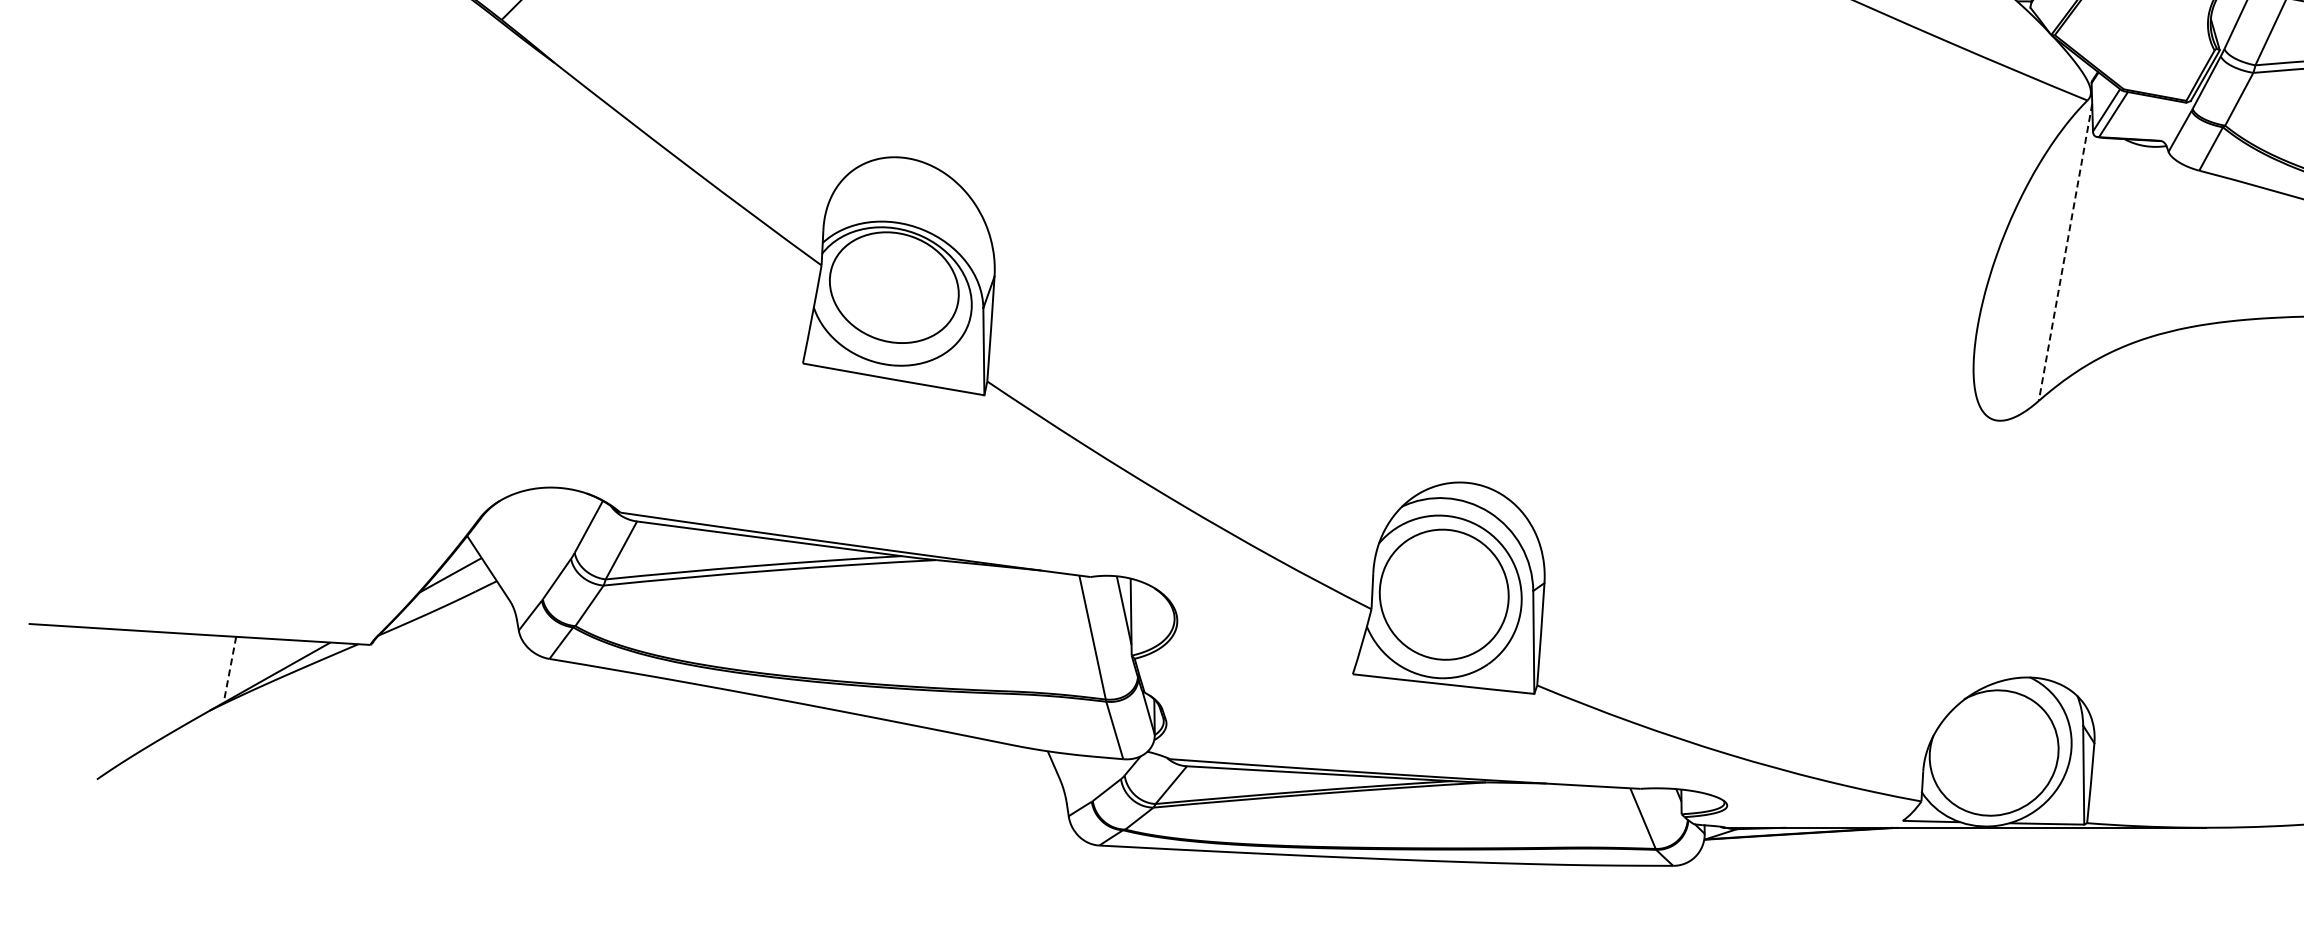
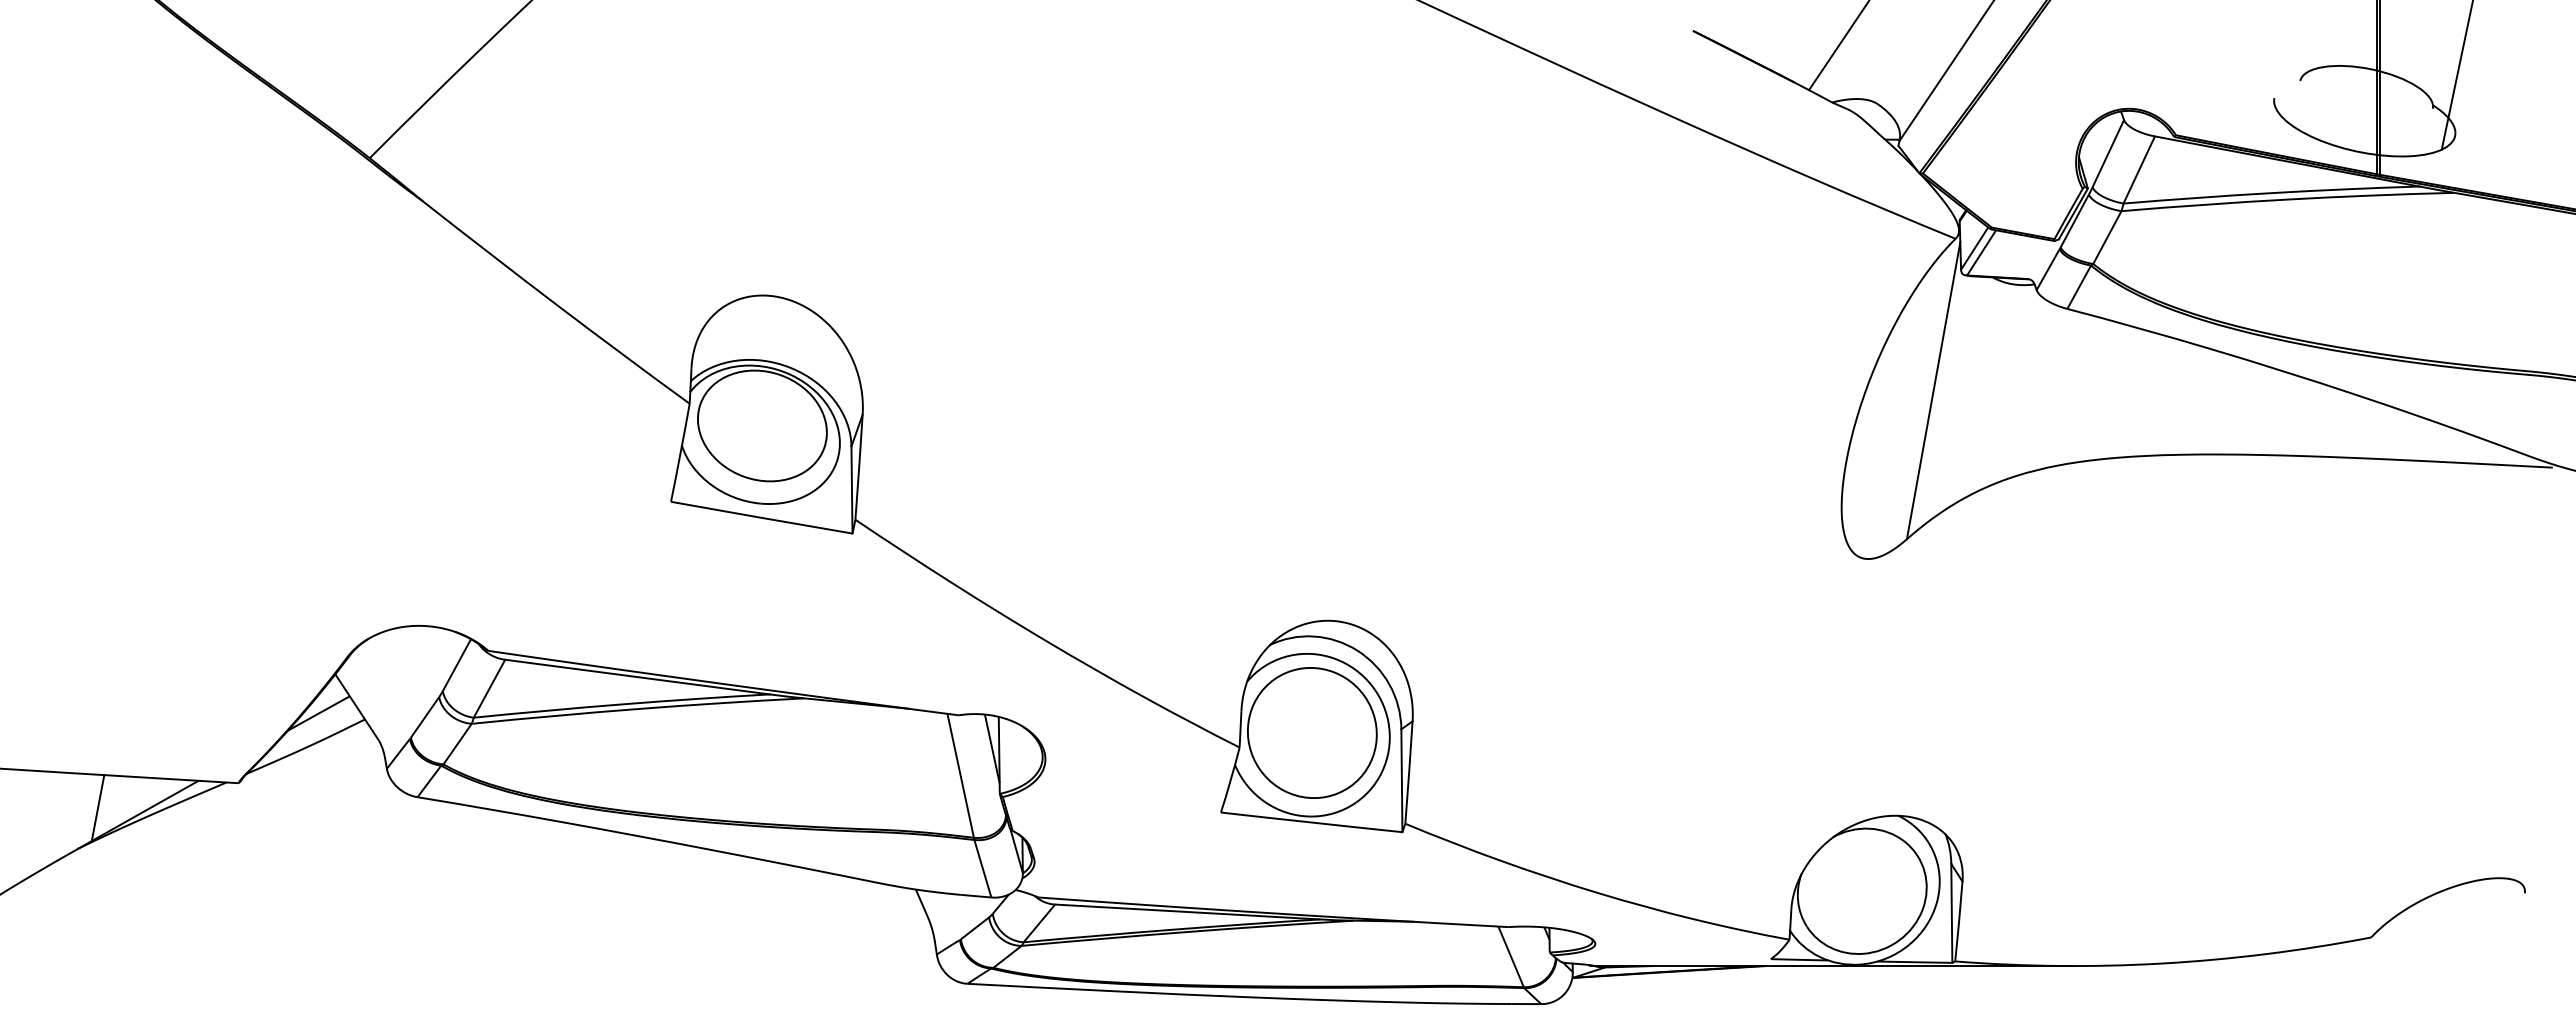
line: (2065, 252) -> (1933, 390), dashed -> solid
line: (230, 670) -> (98, 808), dashed -> solid

